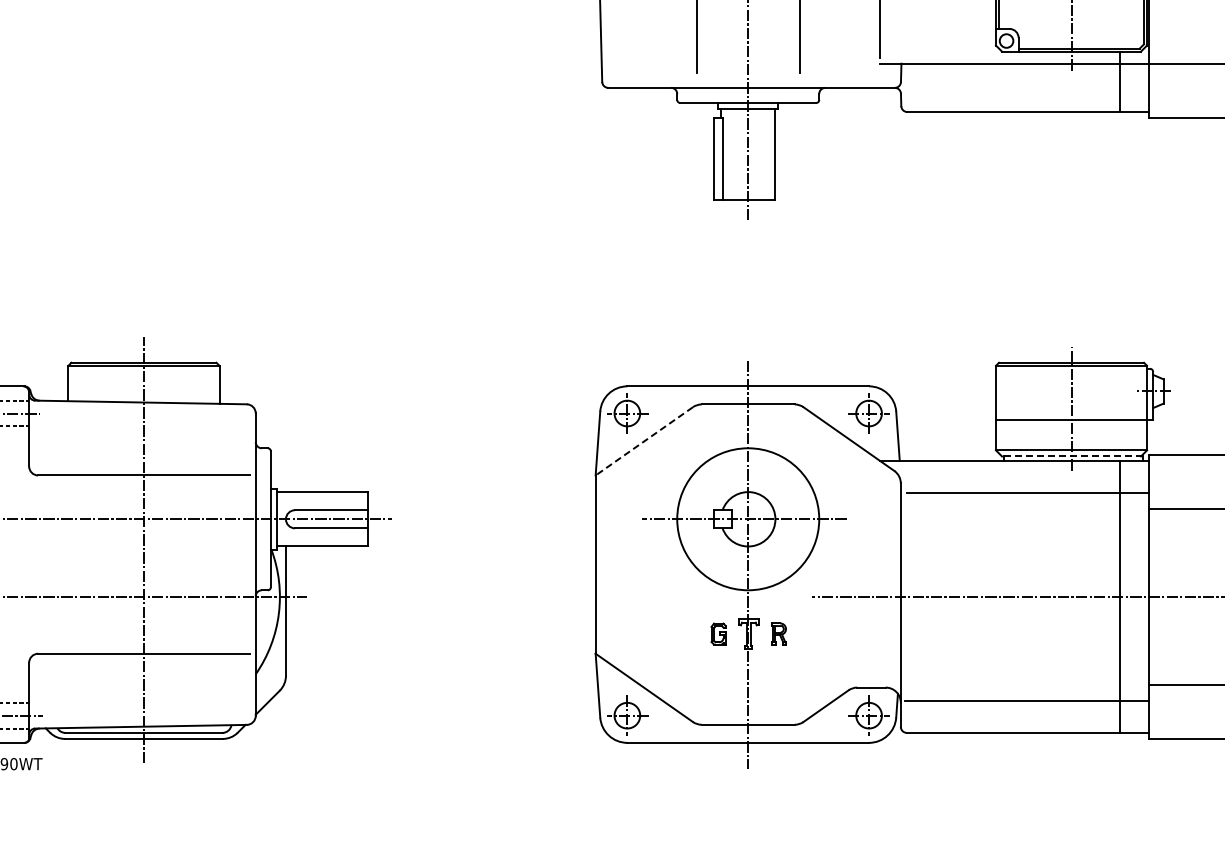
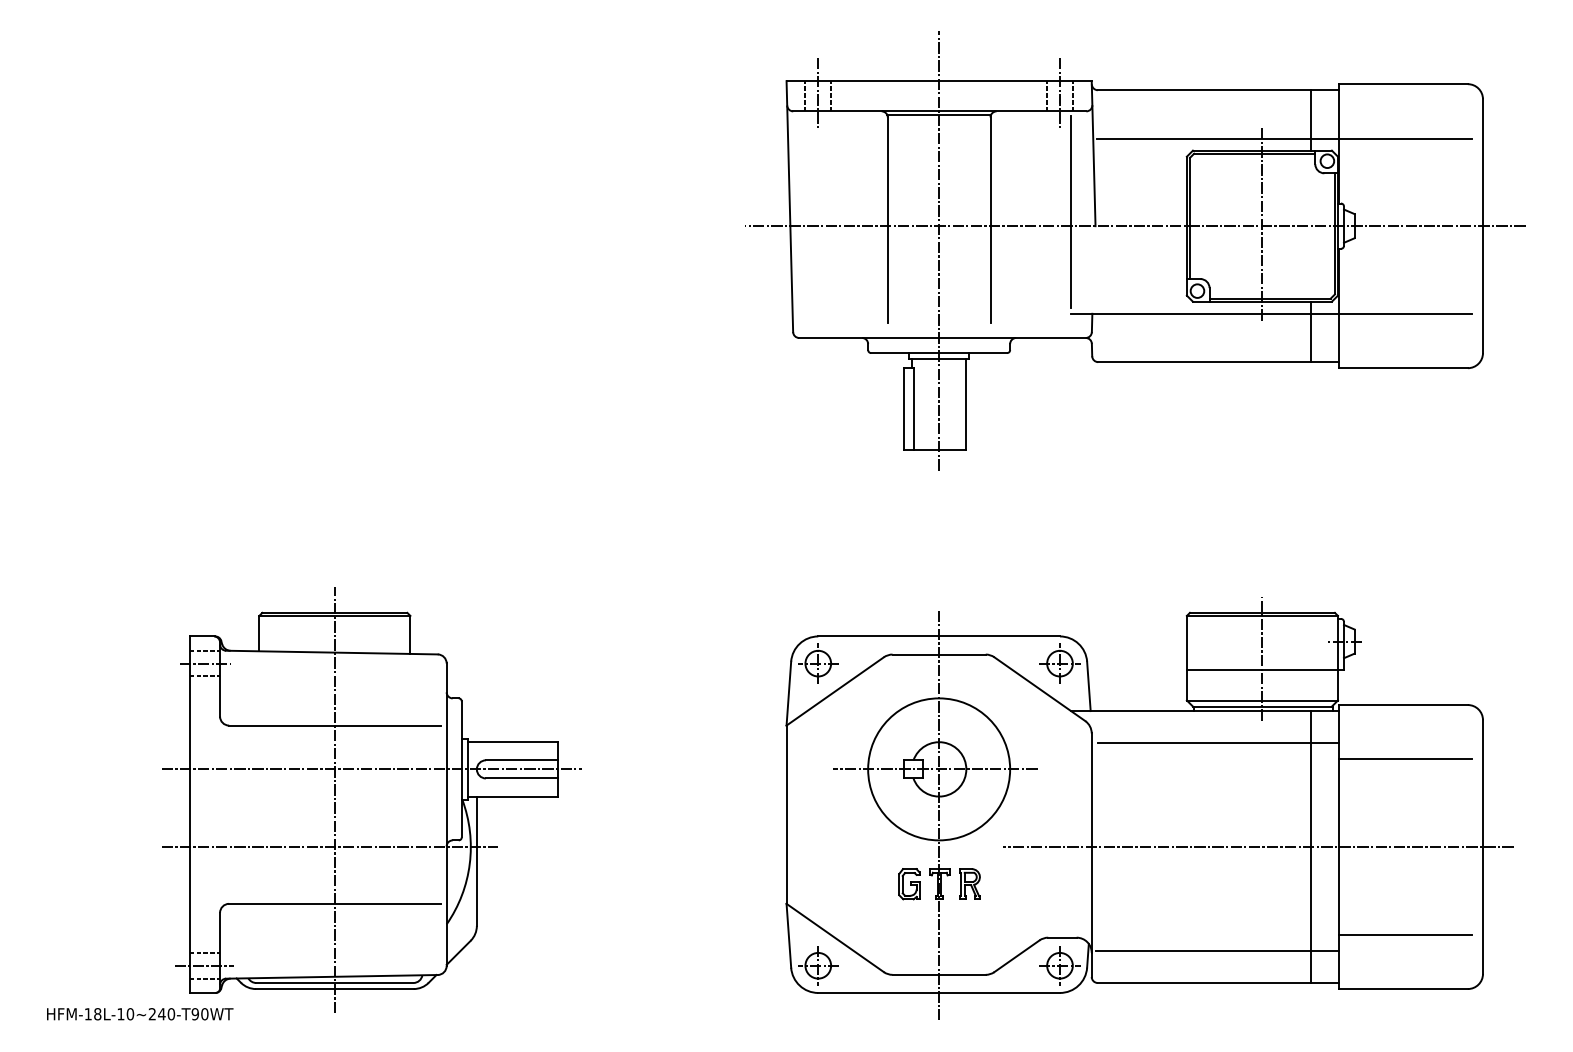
line: (643, 441) -> (834, 691), dashed -> solid
line: (1071, 456) -> (1262, 706), dashed -> solid
part: (778, 633) -> (969, 883), size x1.43
part: (718, 634) -> (909, 884), size x1.43

